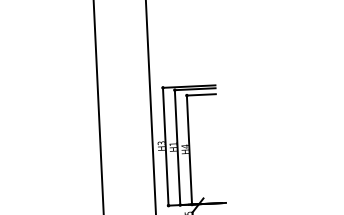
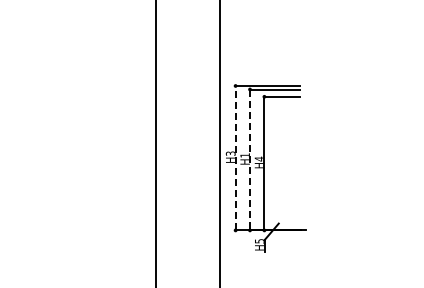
line: (165, 146) -> (235, 157), solid -> dashed
line: (177, 148) -> (250, 160), solid -> dashed

